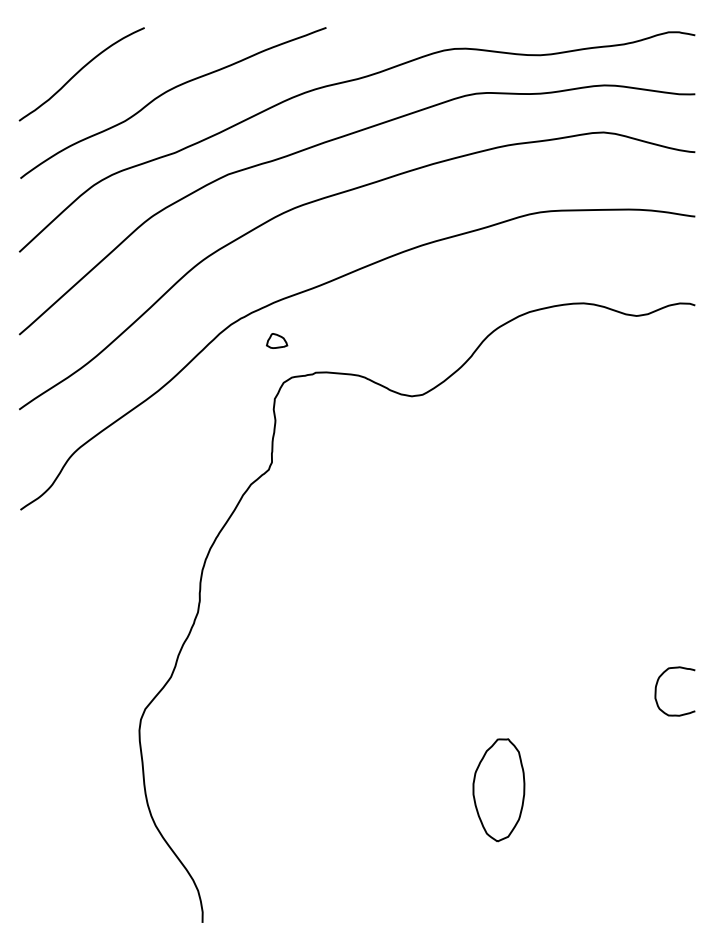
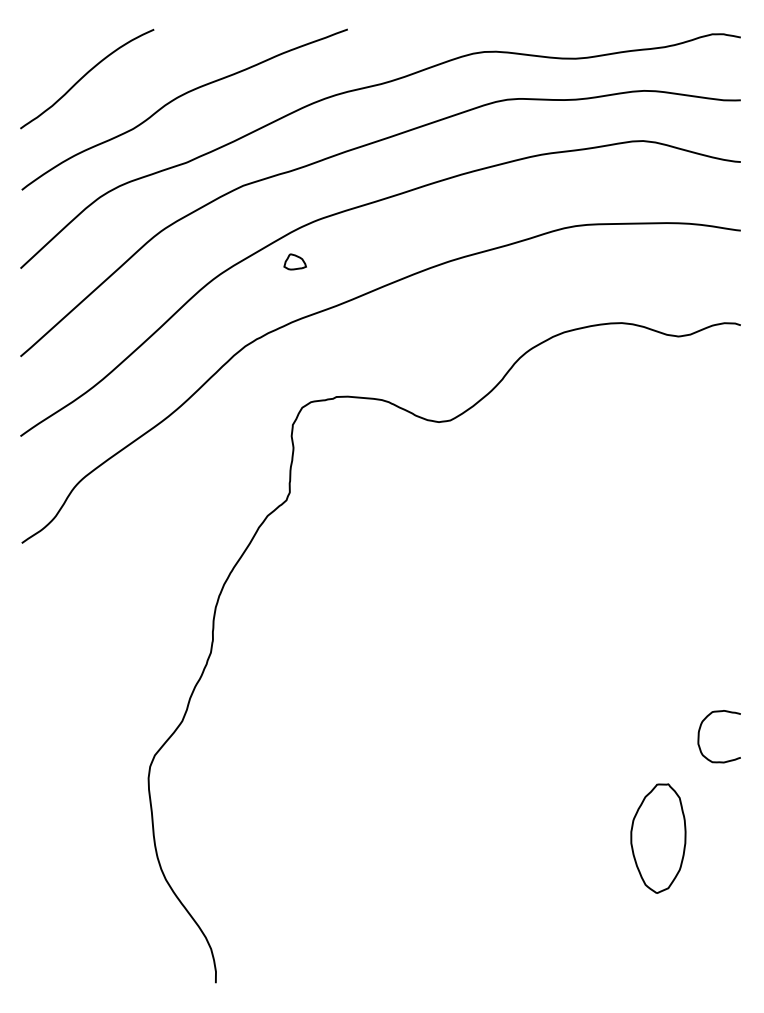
part: (277, 340) -> (295, 261), moved
part: (498, 790) -> (657, 838), moved

